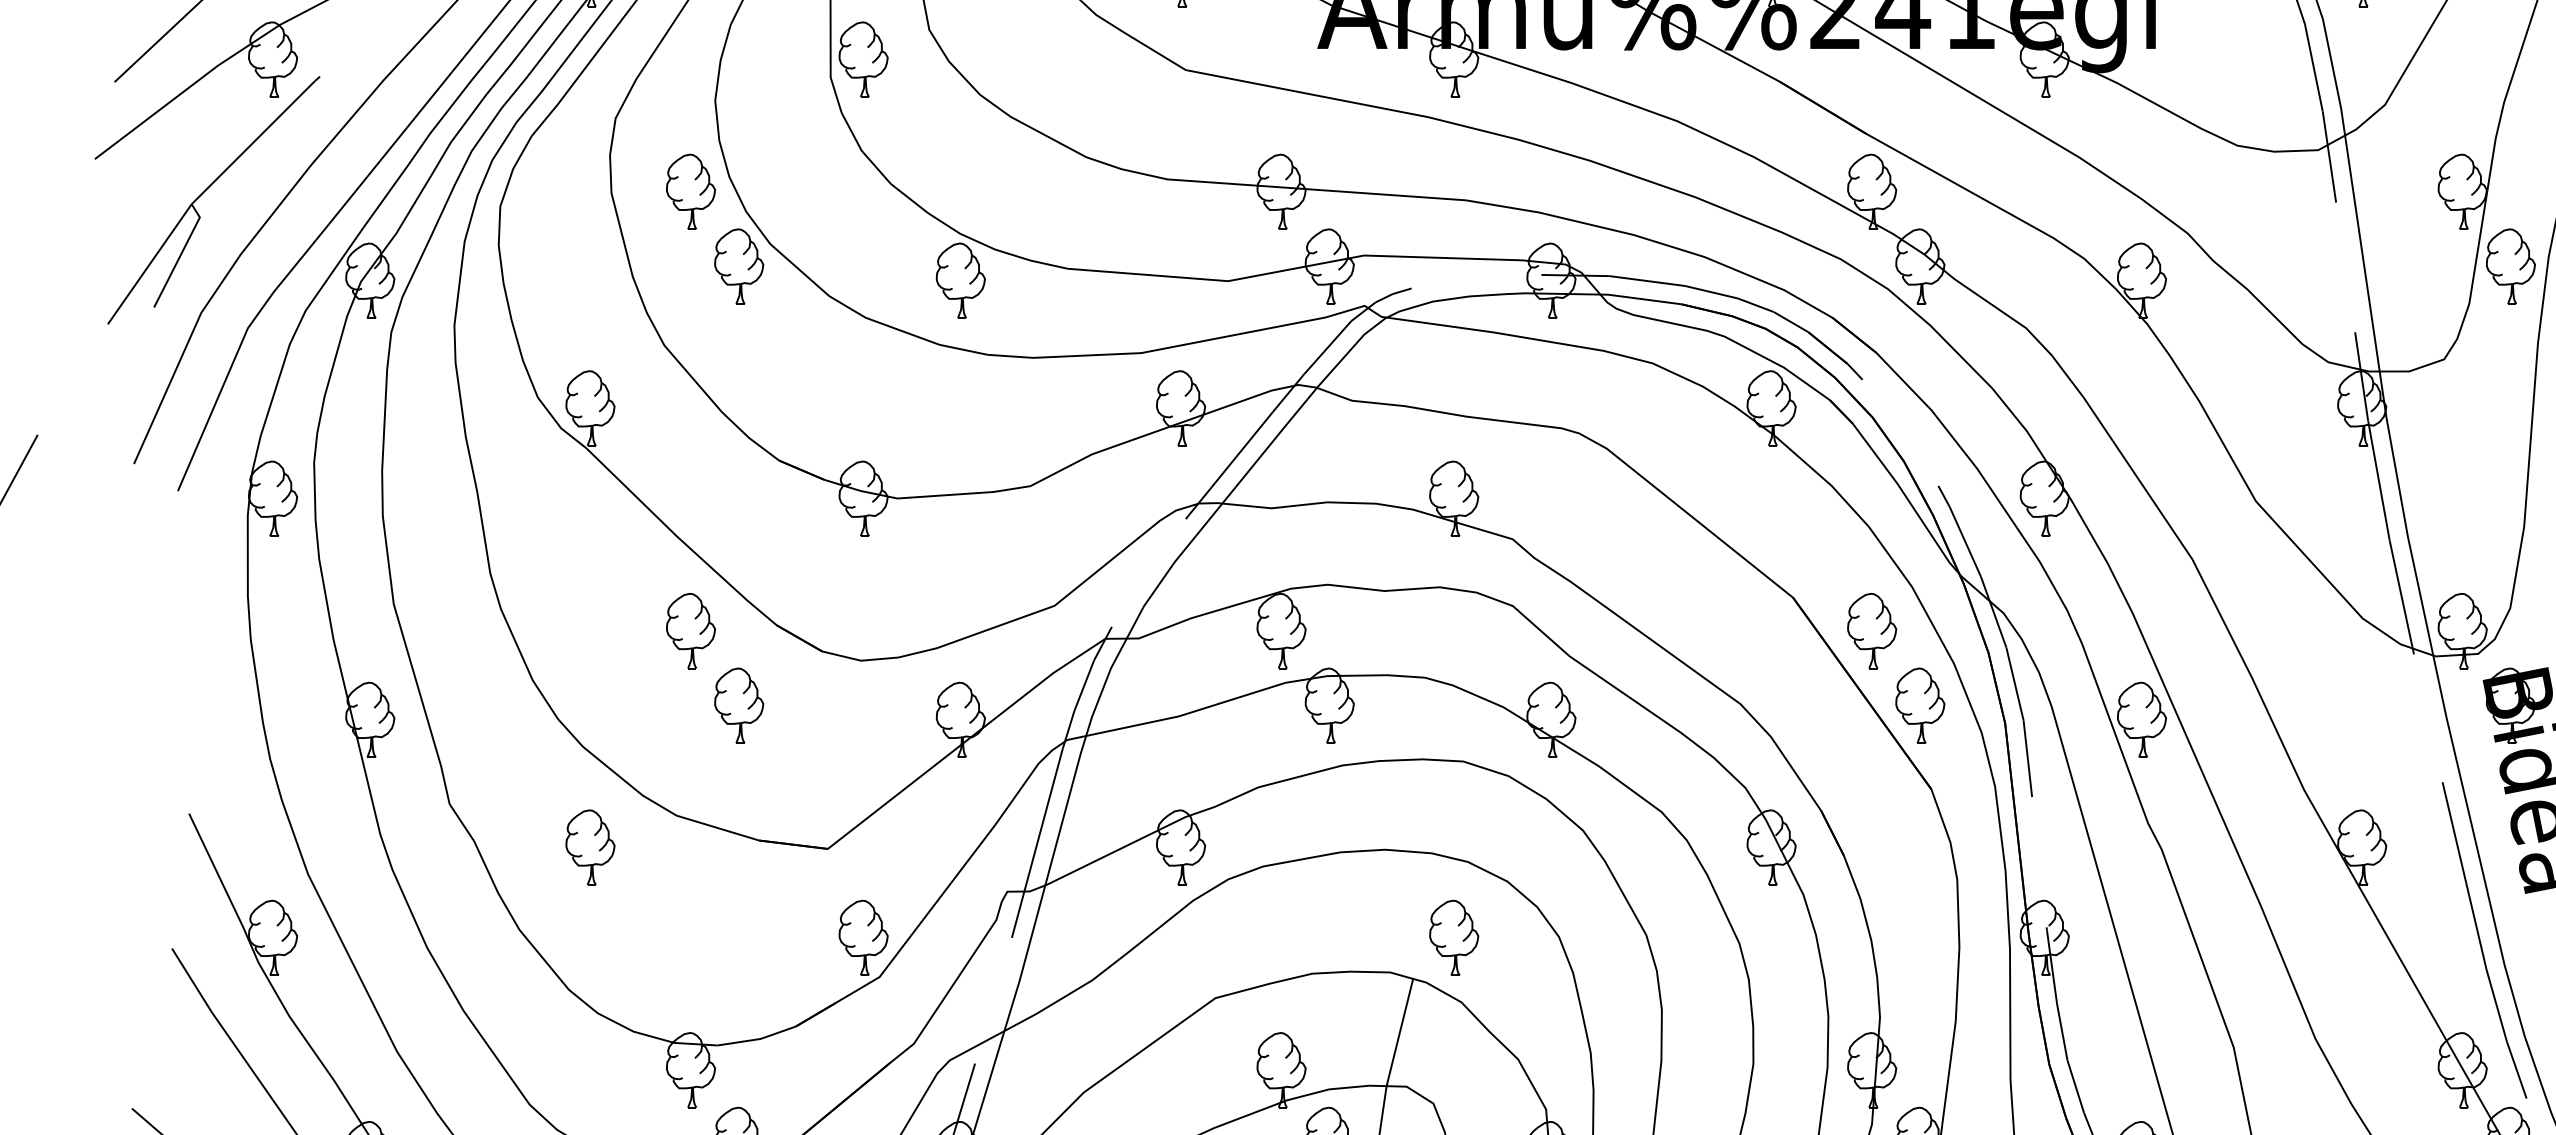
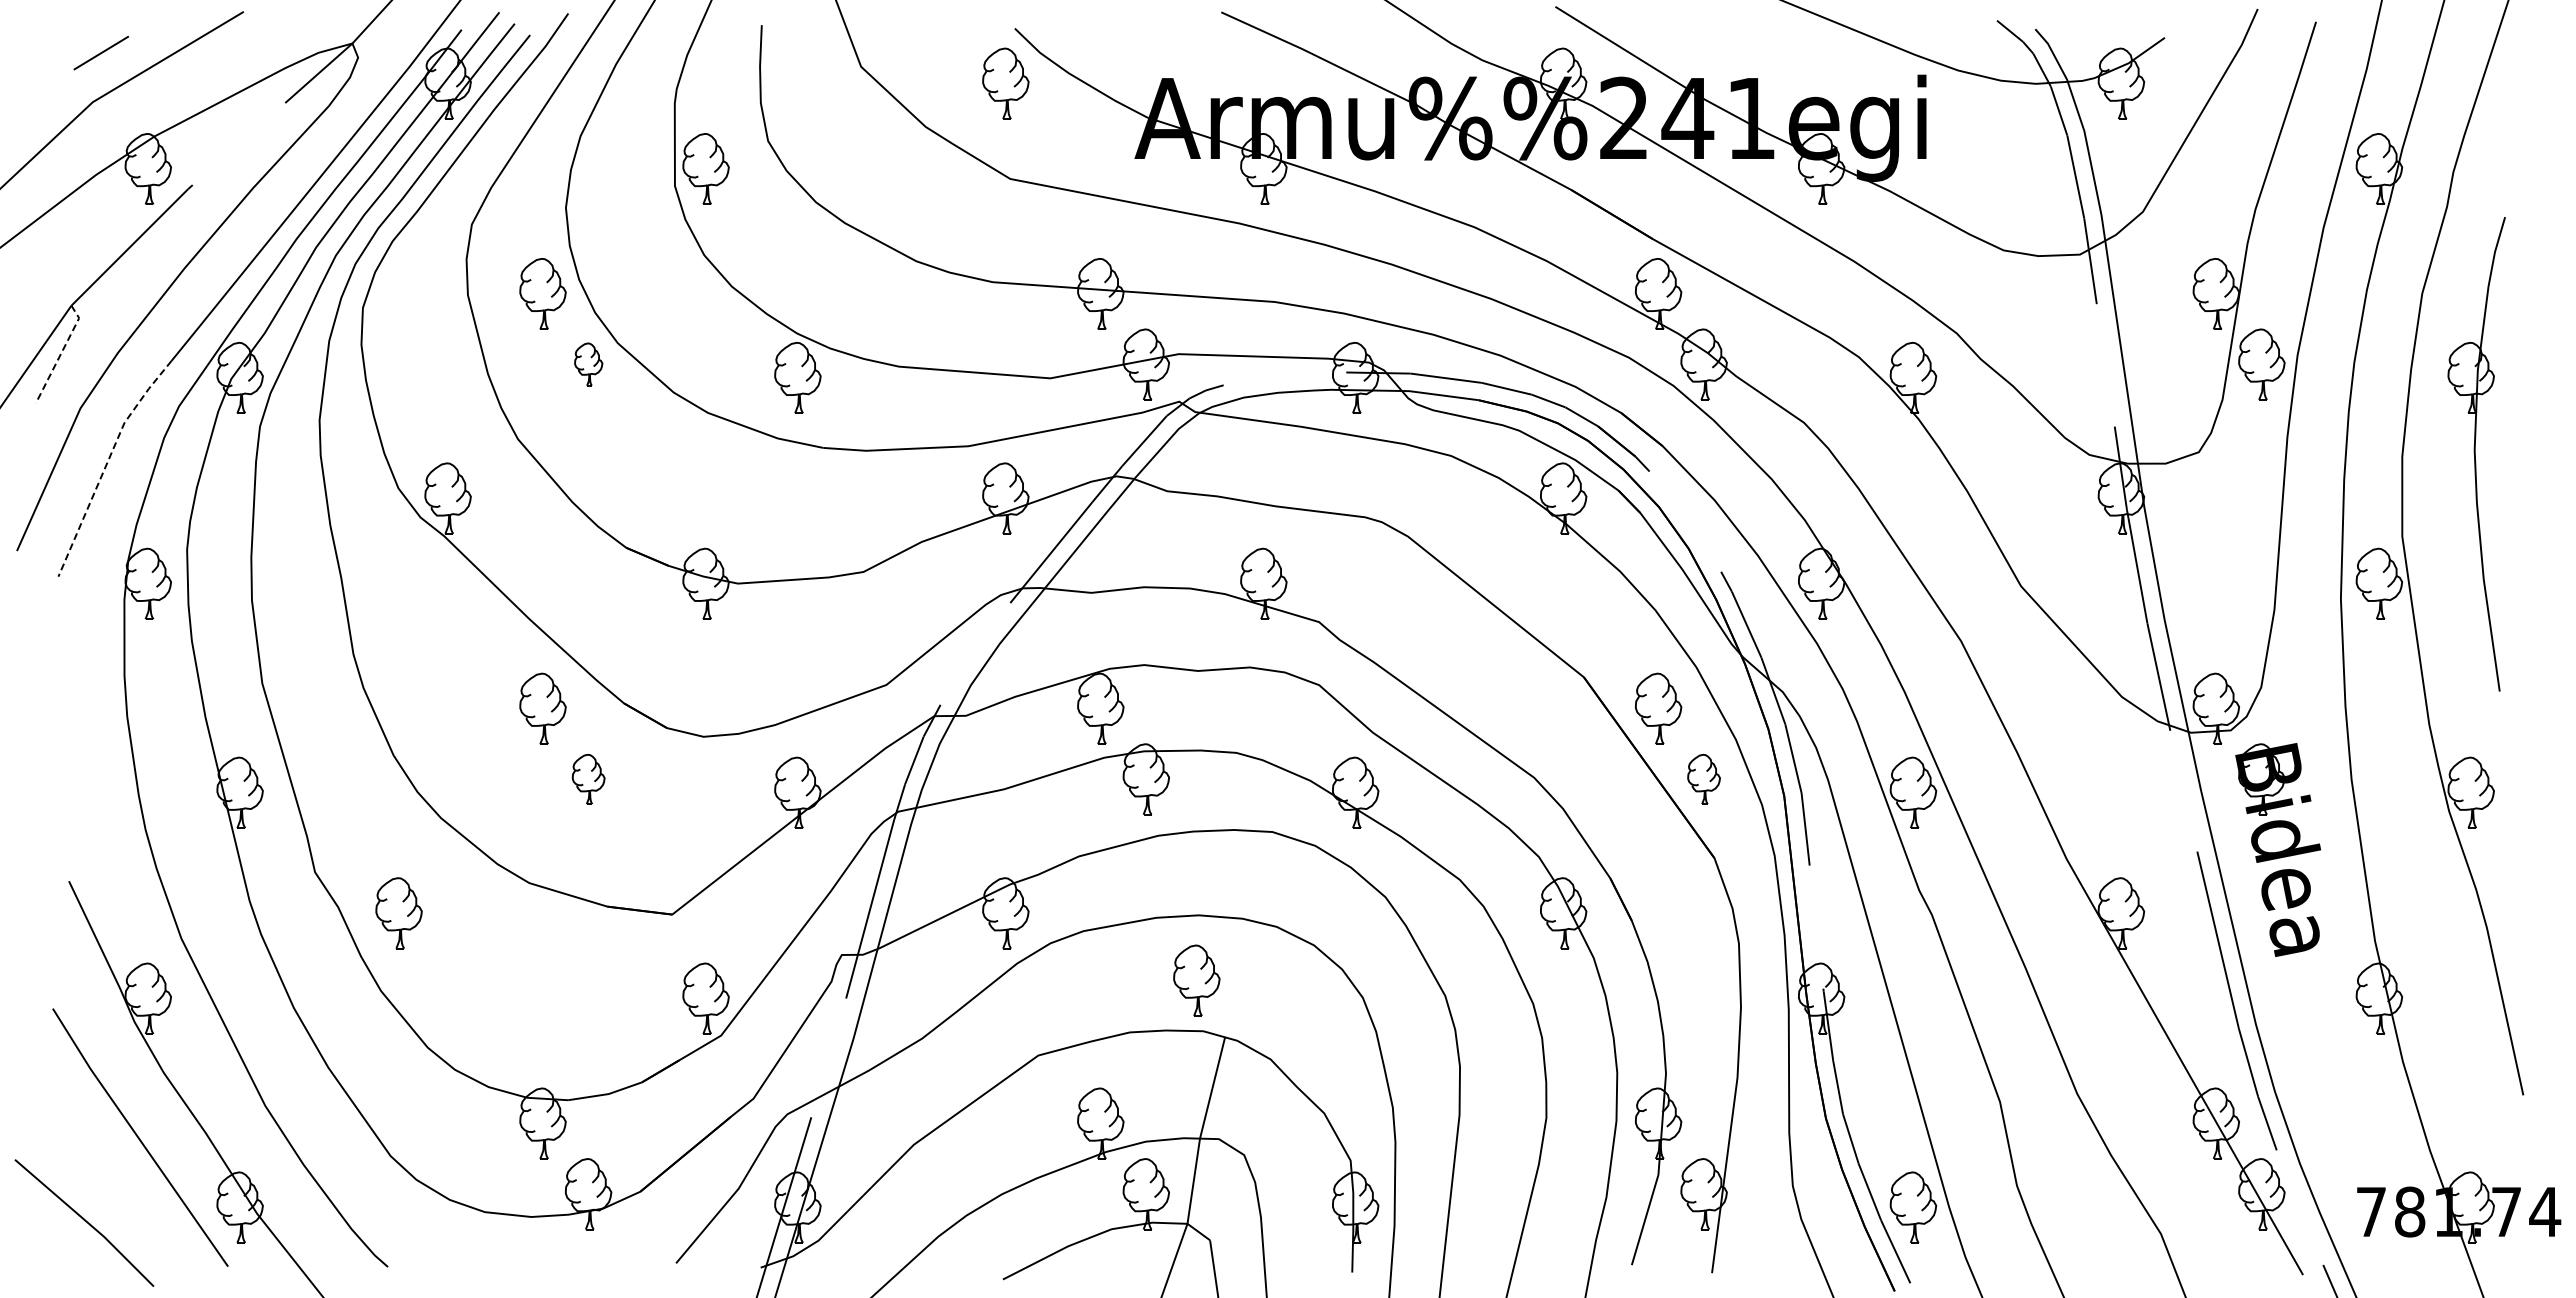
line: (181, 254) -> (61, 353), solid -> dashed
part: (739, 266) -> (588, 364), size x0.6
line: (229, 371) -> (107, 463), solid -> dashed
part: (739, 705) -> (588, 779), size x0.7
part: (1919, 705) -> (1703, 779), size x0.7
part: (589, 847) -> (398, 913), moved
part: (1453, 937) -> (1196, 980), moved

